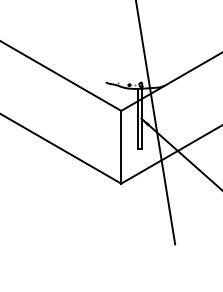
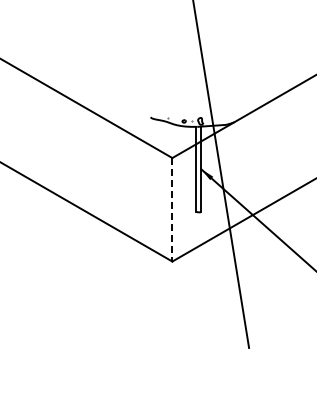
line: (121, 147) -> (172, 209), solid -> dashed

